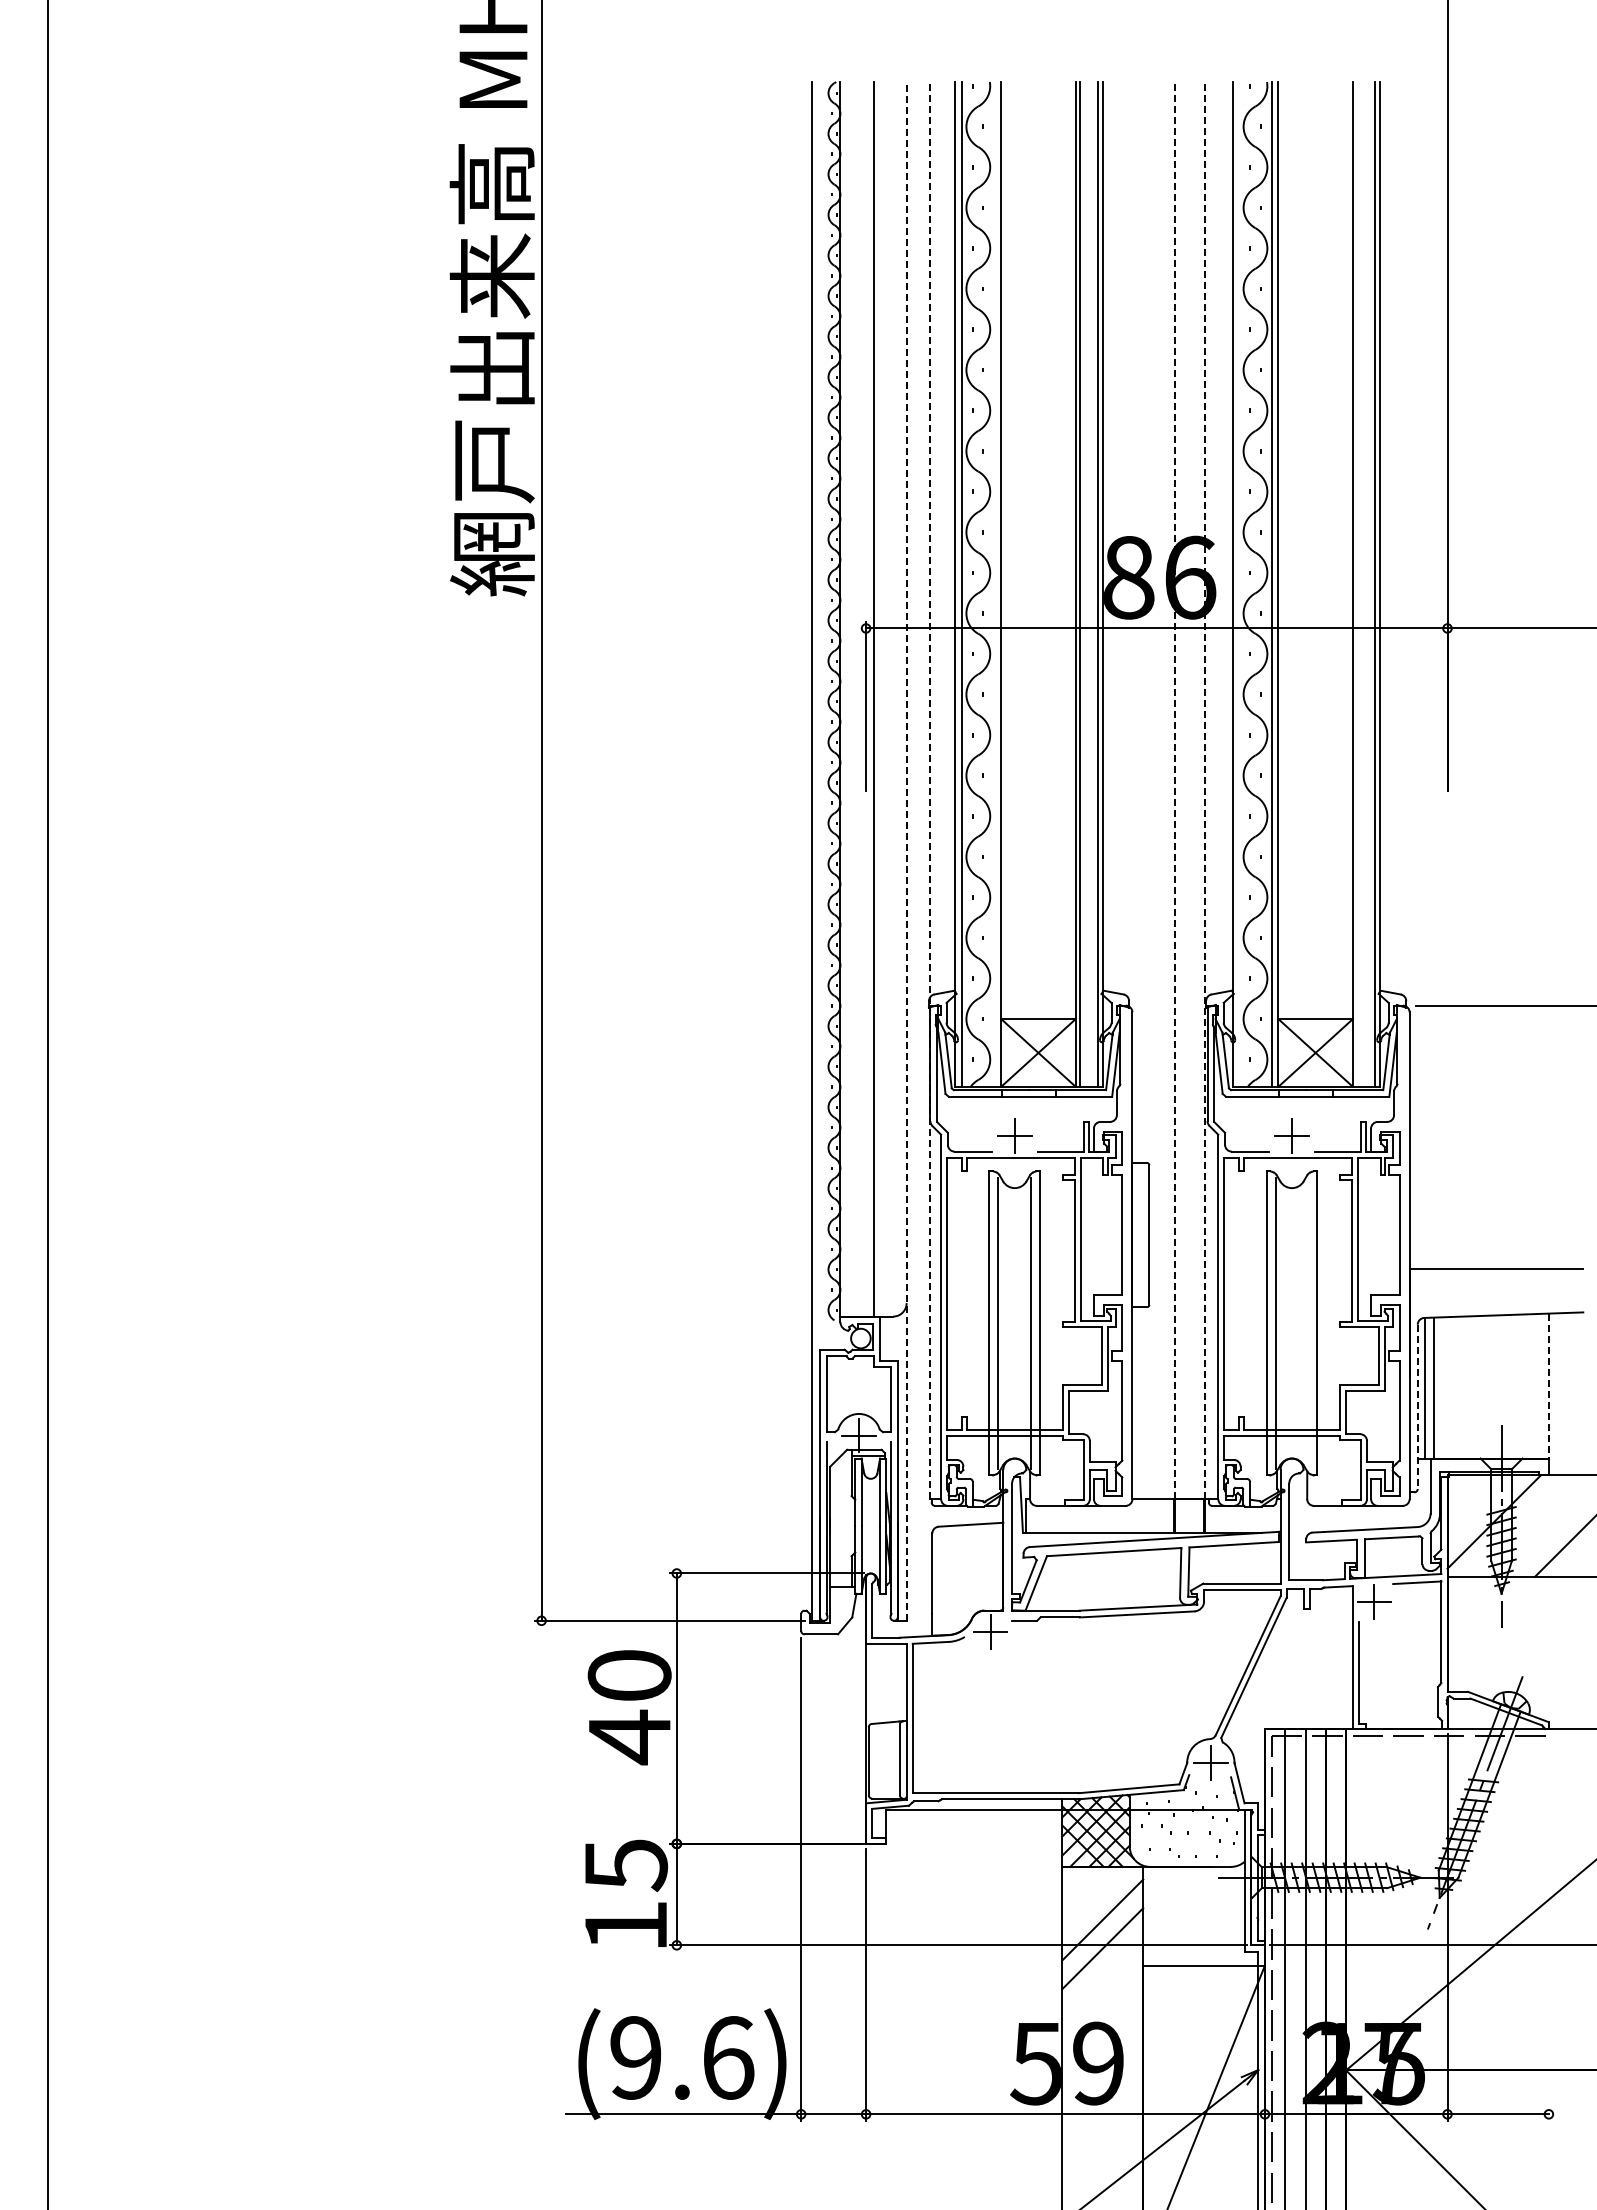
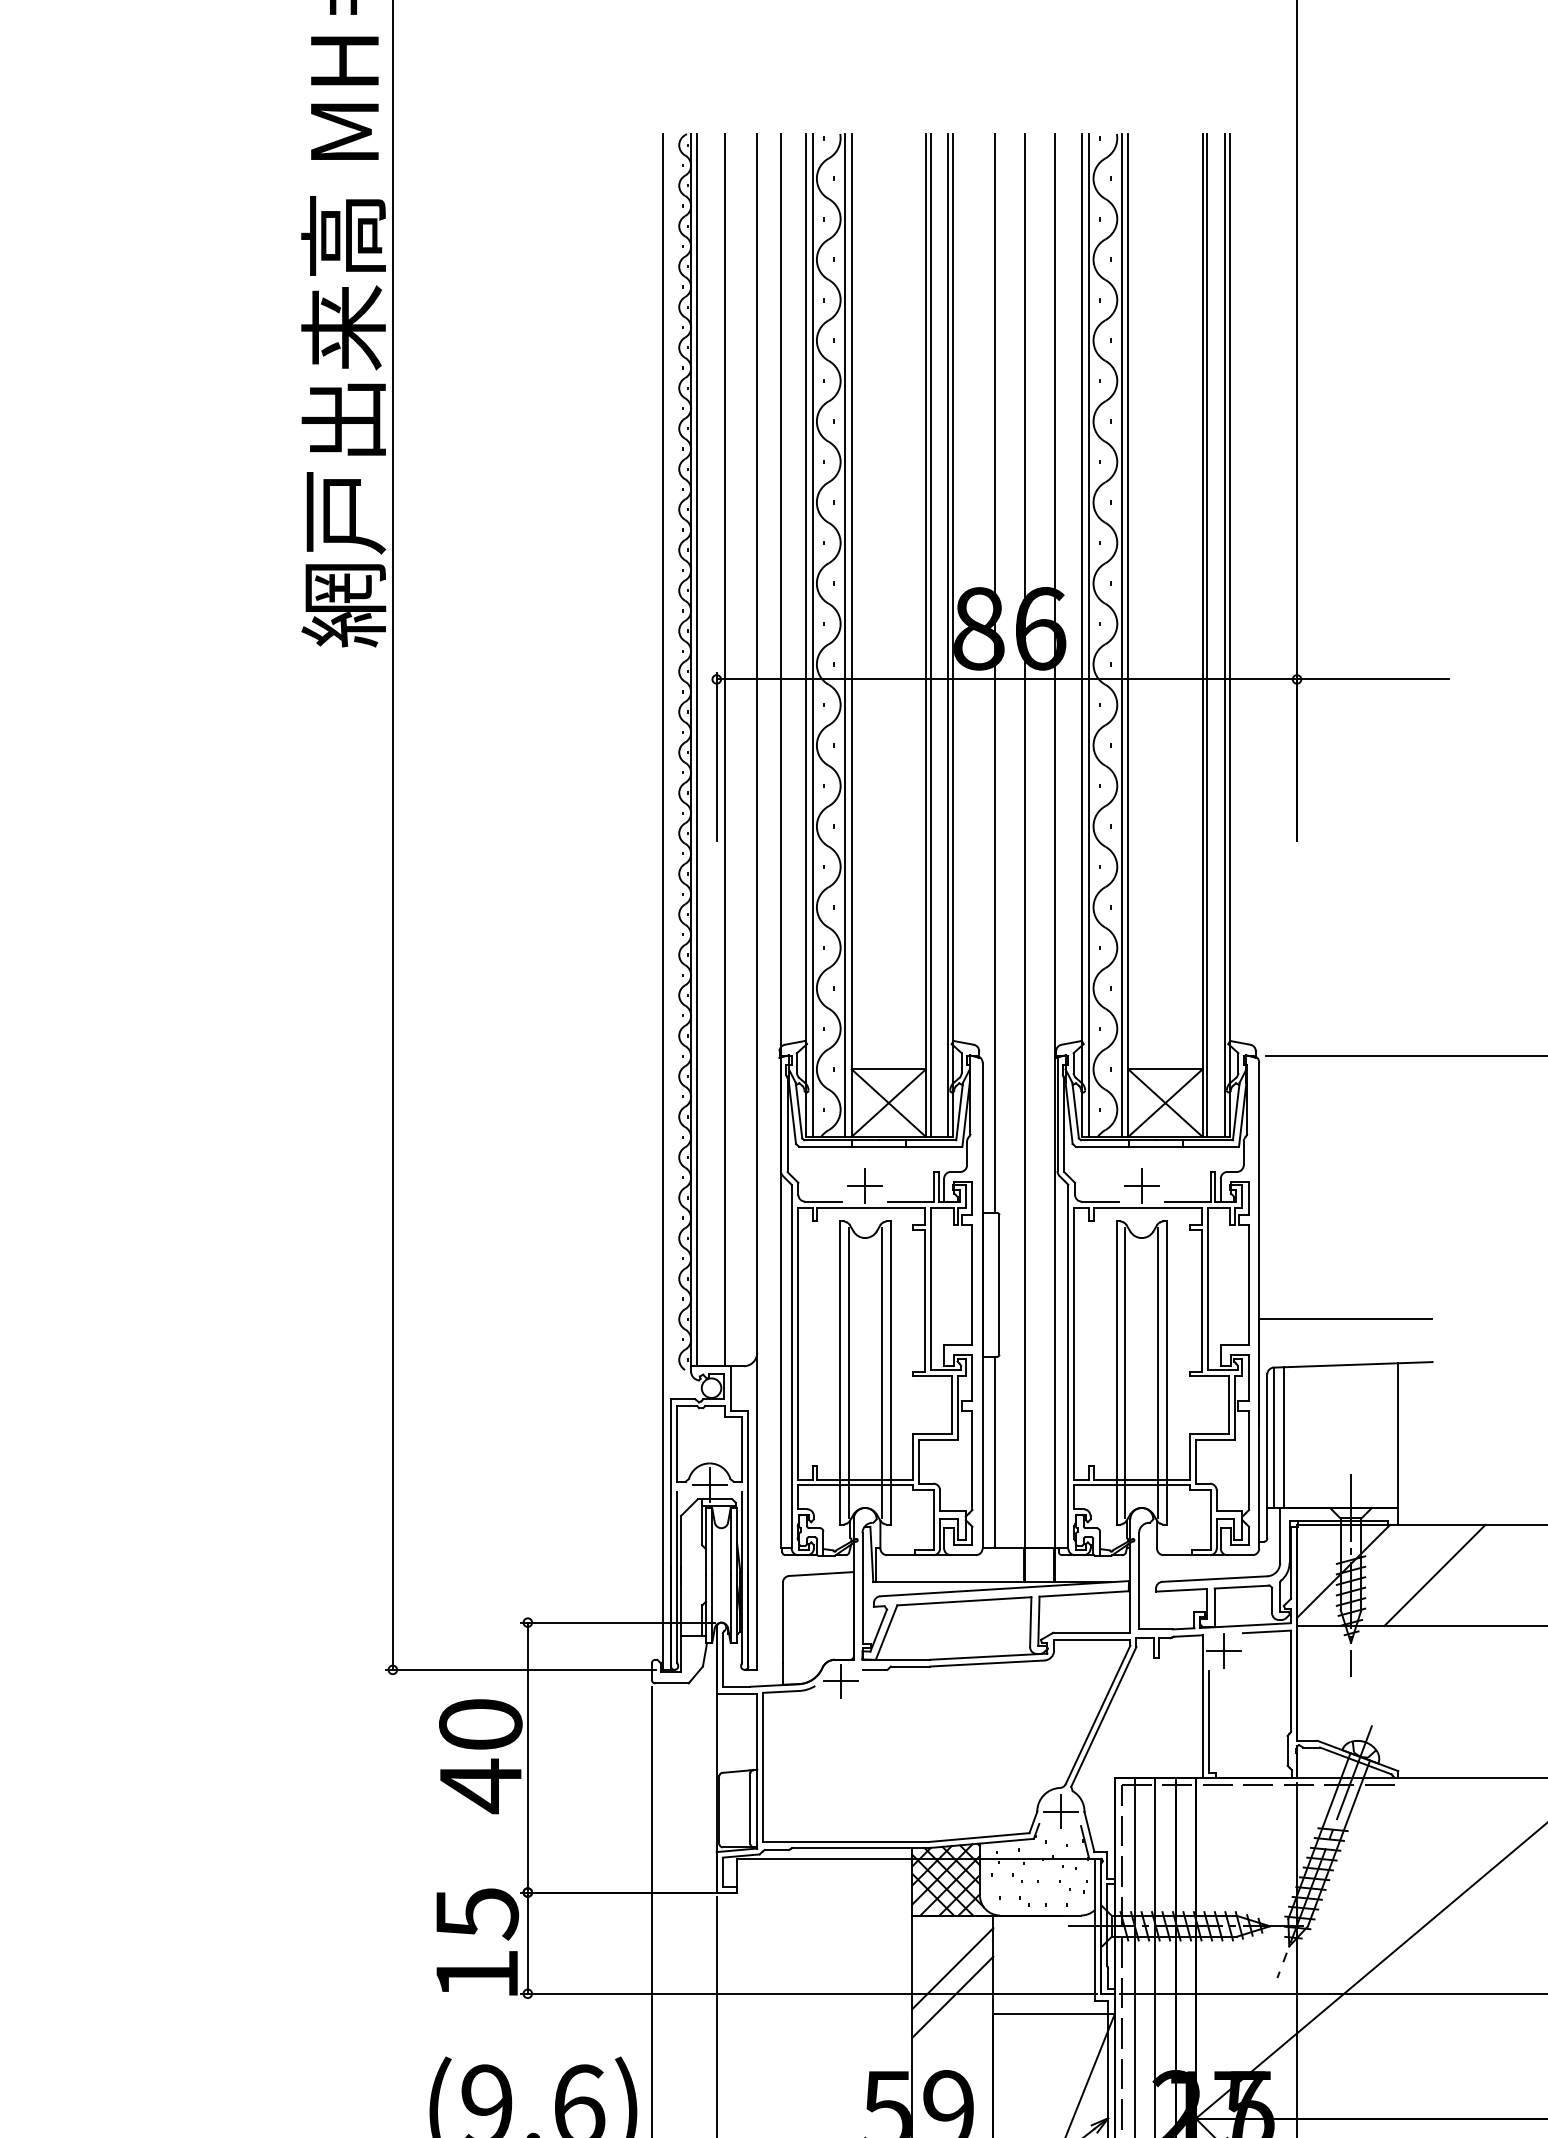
line: (994, 583) -> (844, 634), added
line: (1239, 583) -> (1089, 634), added
line: (1357, 583) -> (1207, 634), added
line: (1144, 622) -> (994, 673), added
line: (845, 698) -> (696, 749), added
line: (930, 790) -> (781, 841), dashed -> solid
line: (1175, 790) -> (1025, 841), dashed -> solid
line: (1205, 790) -> (1055, 841), dashed -> solid
line: (906, 850) -> (757, 901), dashed -> solid
line: (1308, 1323) -> (1158, 1373), added
line: (1548, 1386) -> (1397, 1436), dashed -> solid
line: (1144, 1403) -> (994, 1452), added
line: (1417, 1407) -> (1267, 1456), dashed -> solid

